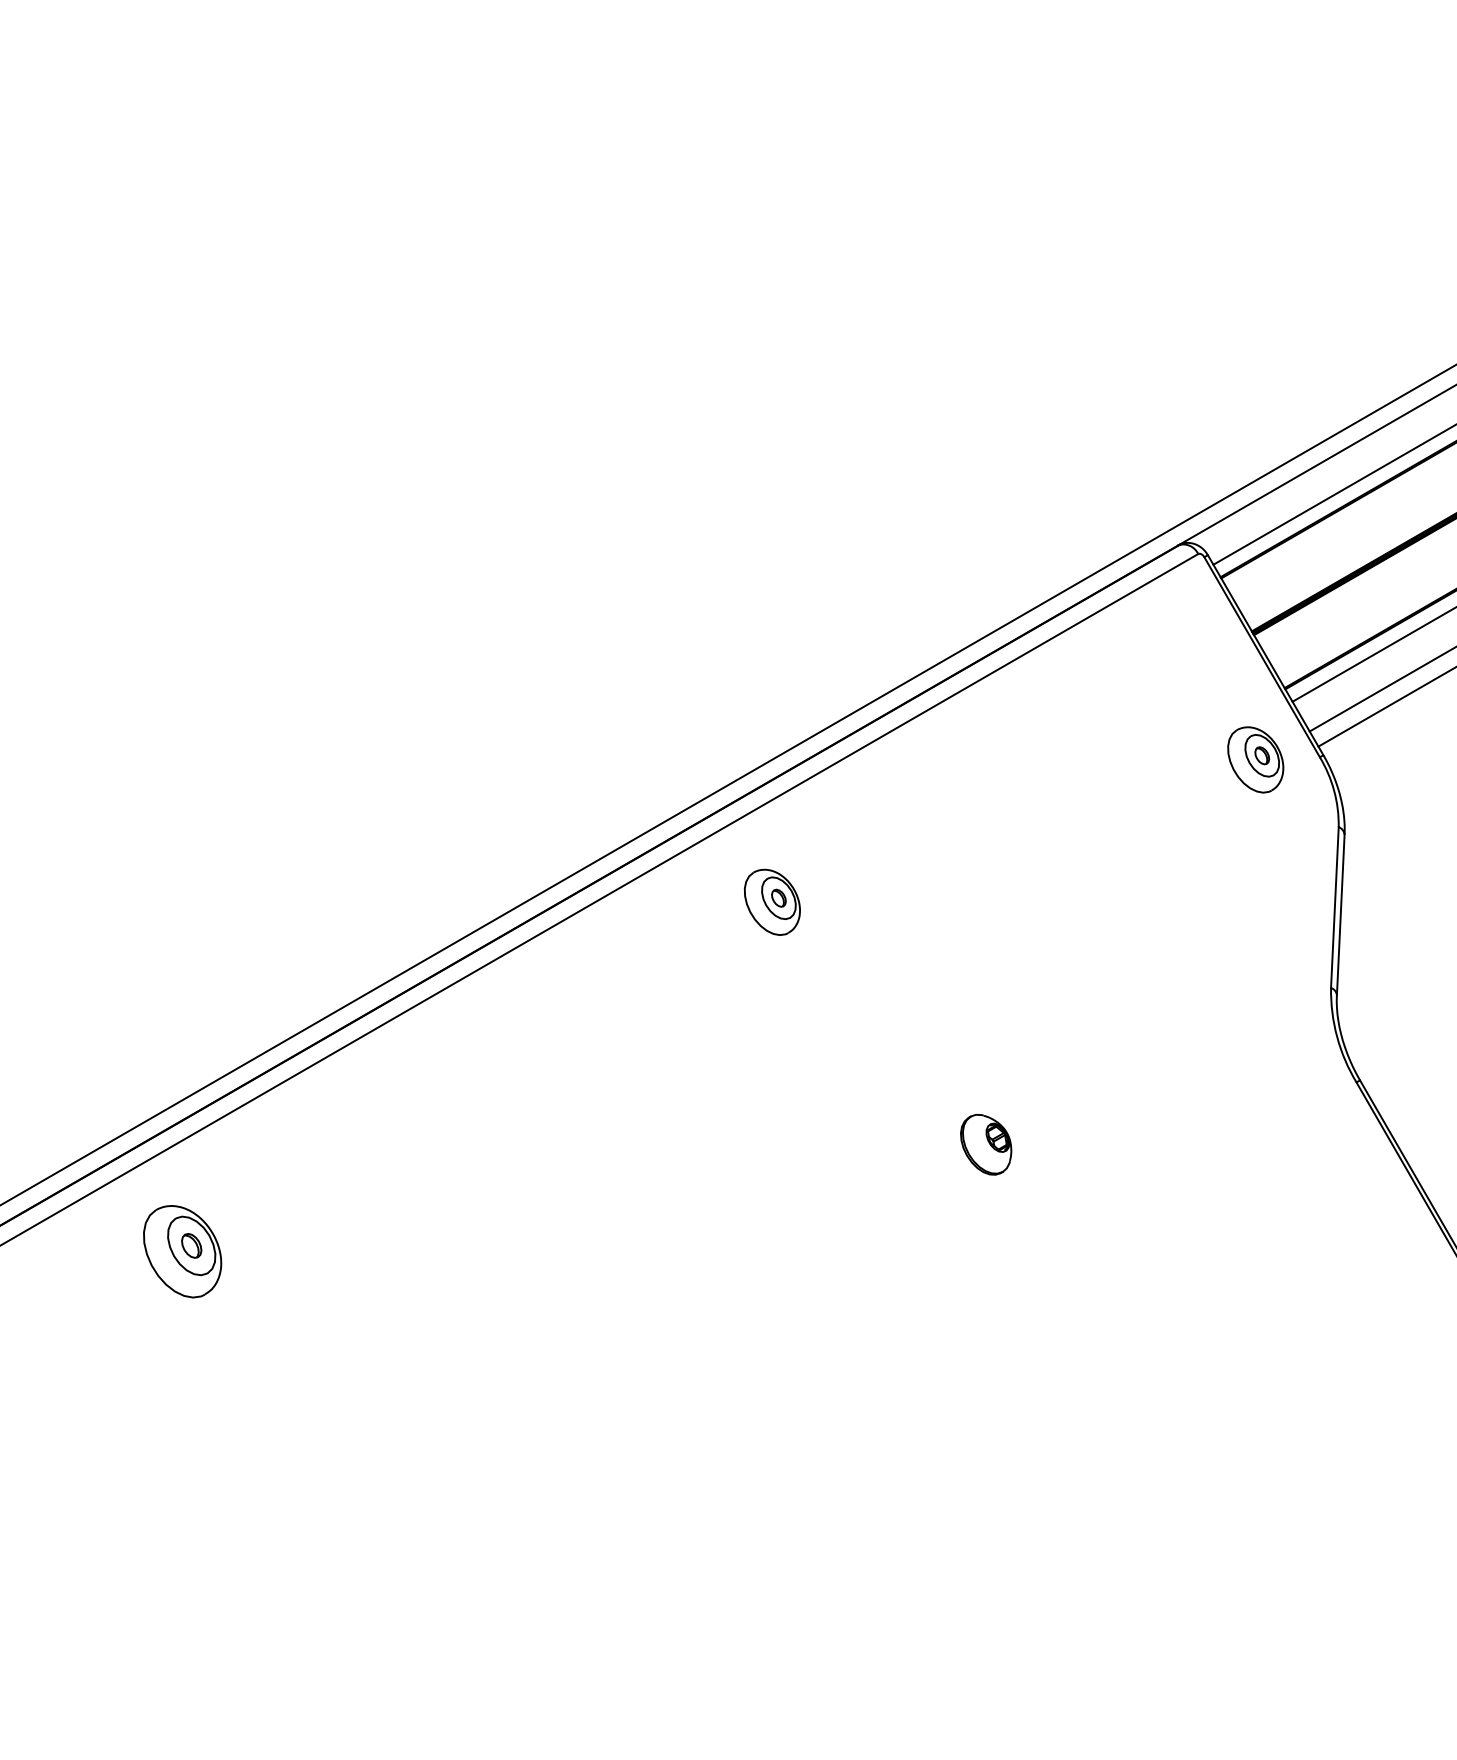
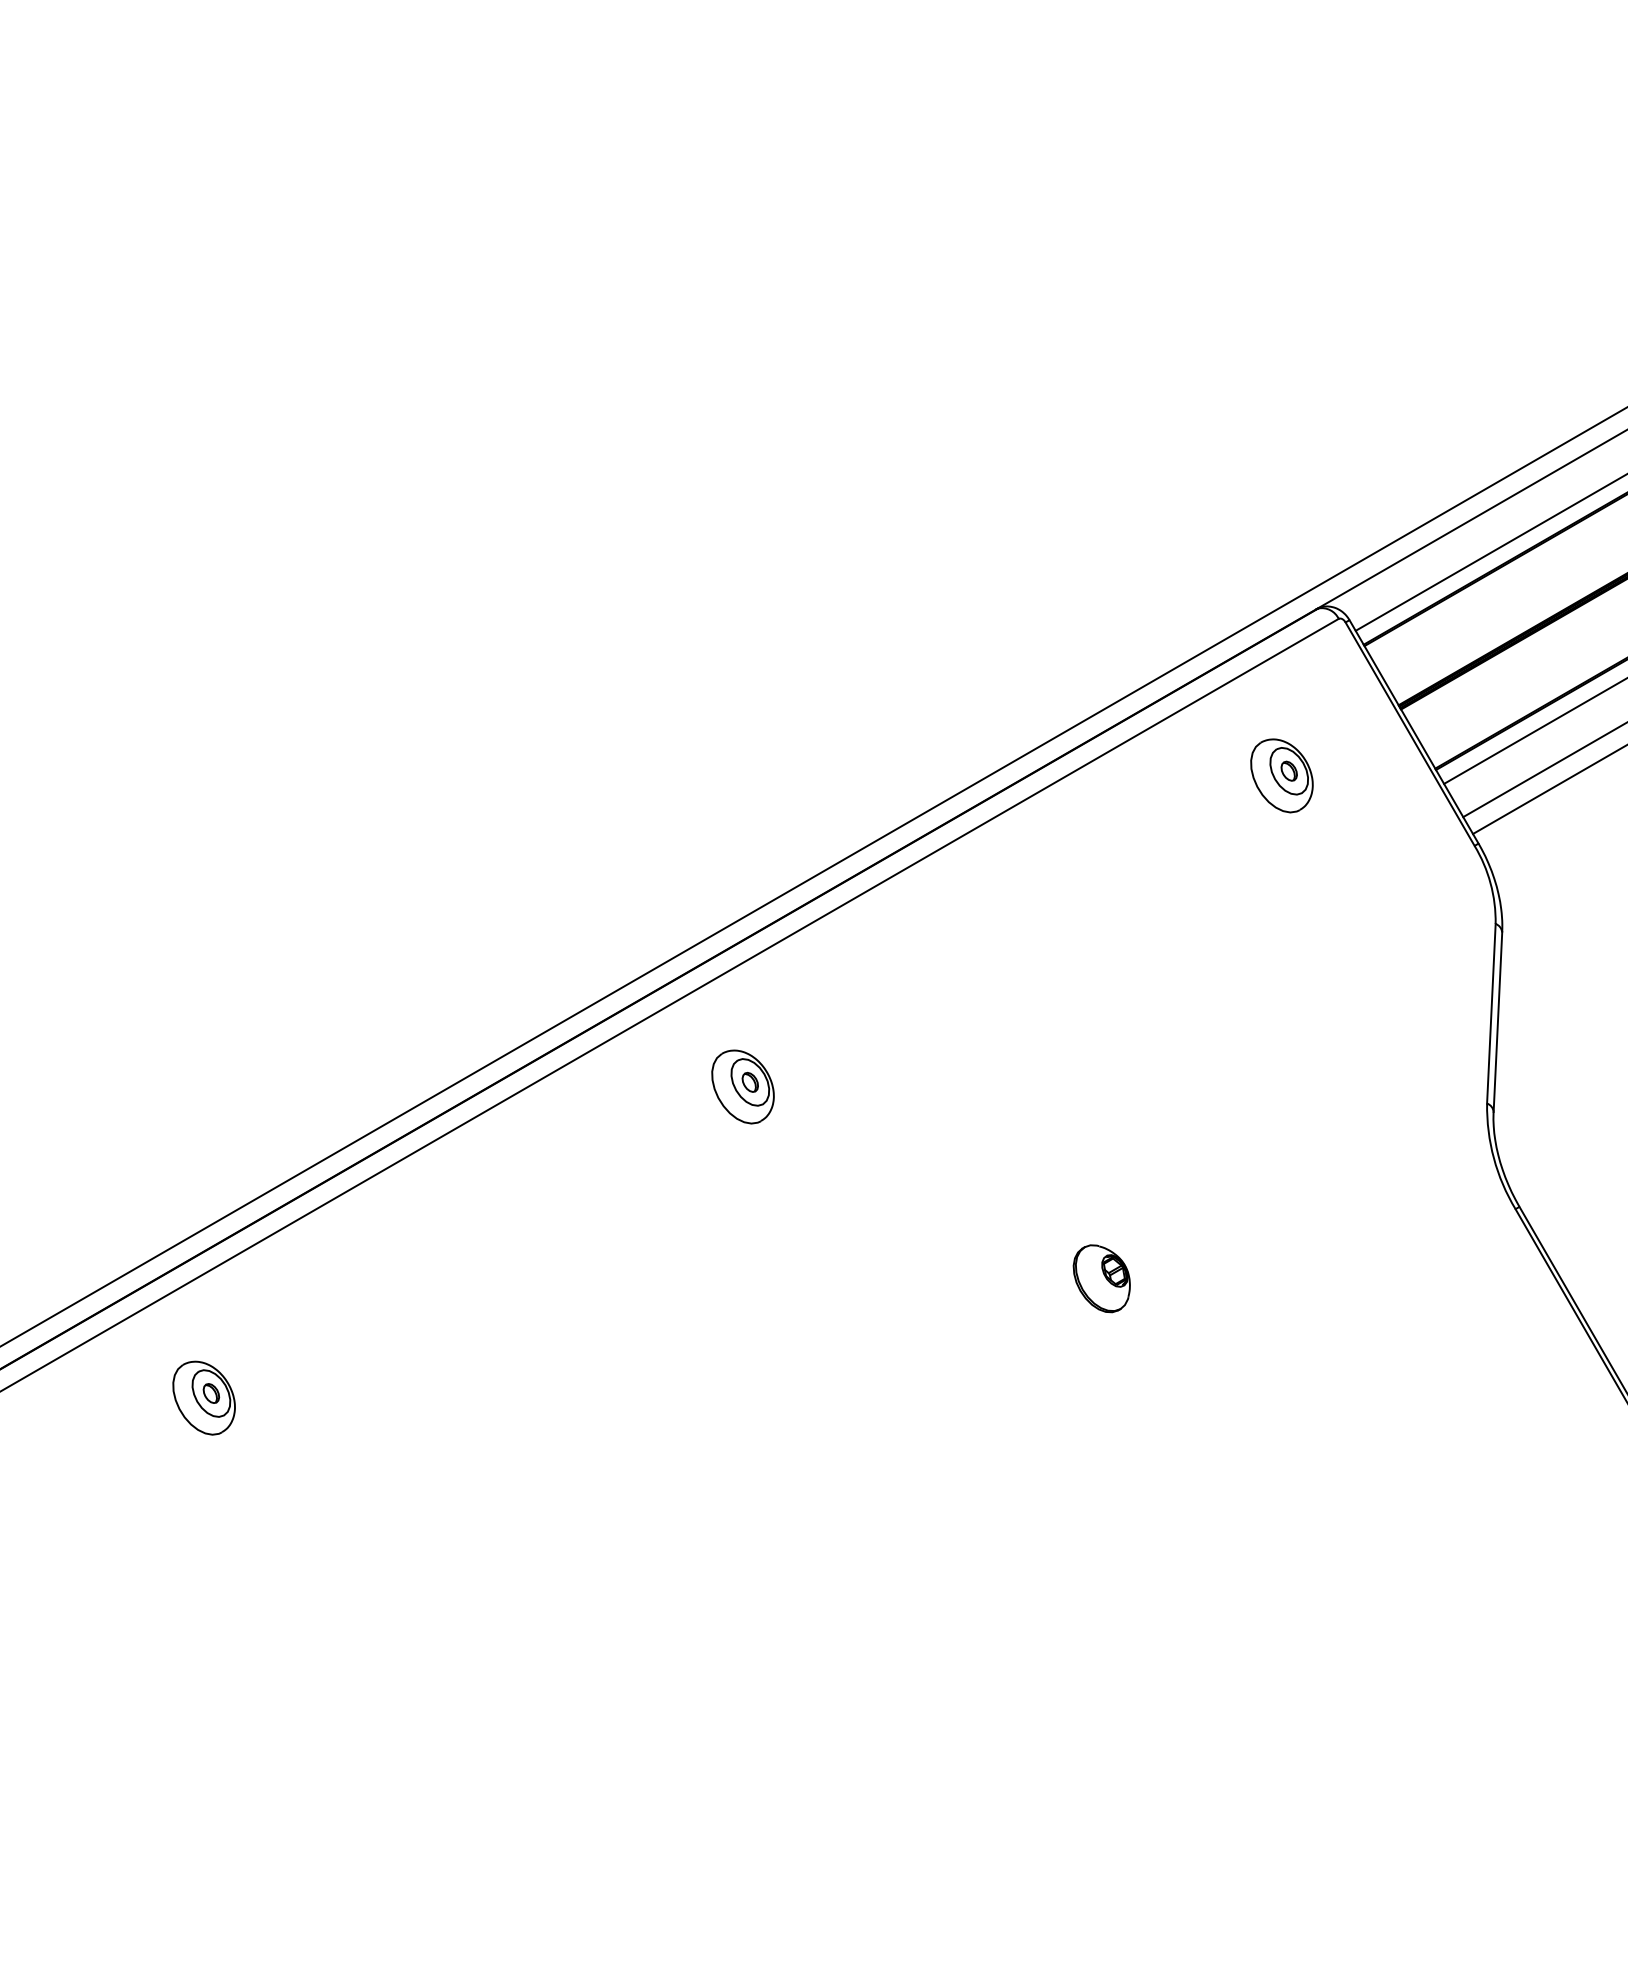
part: (1255, 759) -> (1281, 775), moved
part: (771, 901) -> (742, 1086), moved
part: (181, 1251) -> (203, 1397), size x0.71

